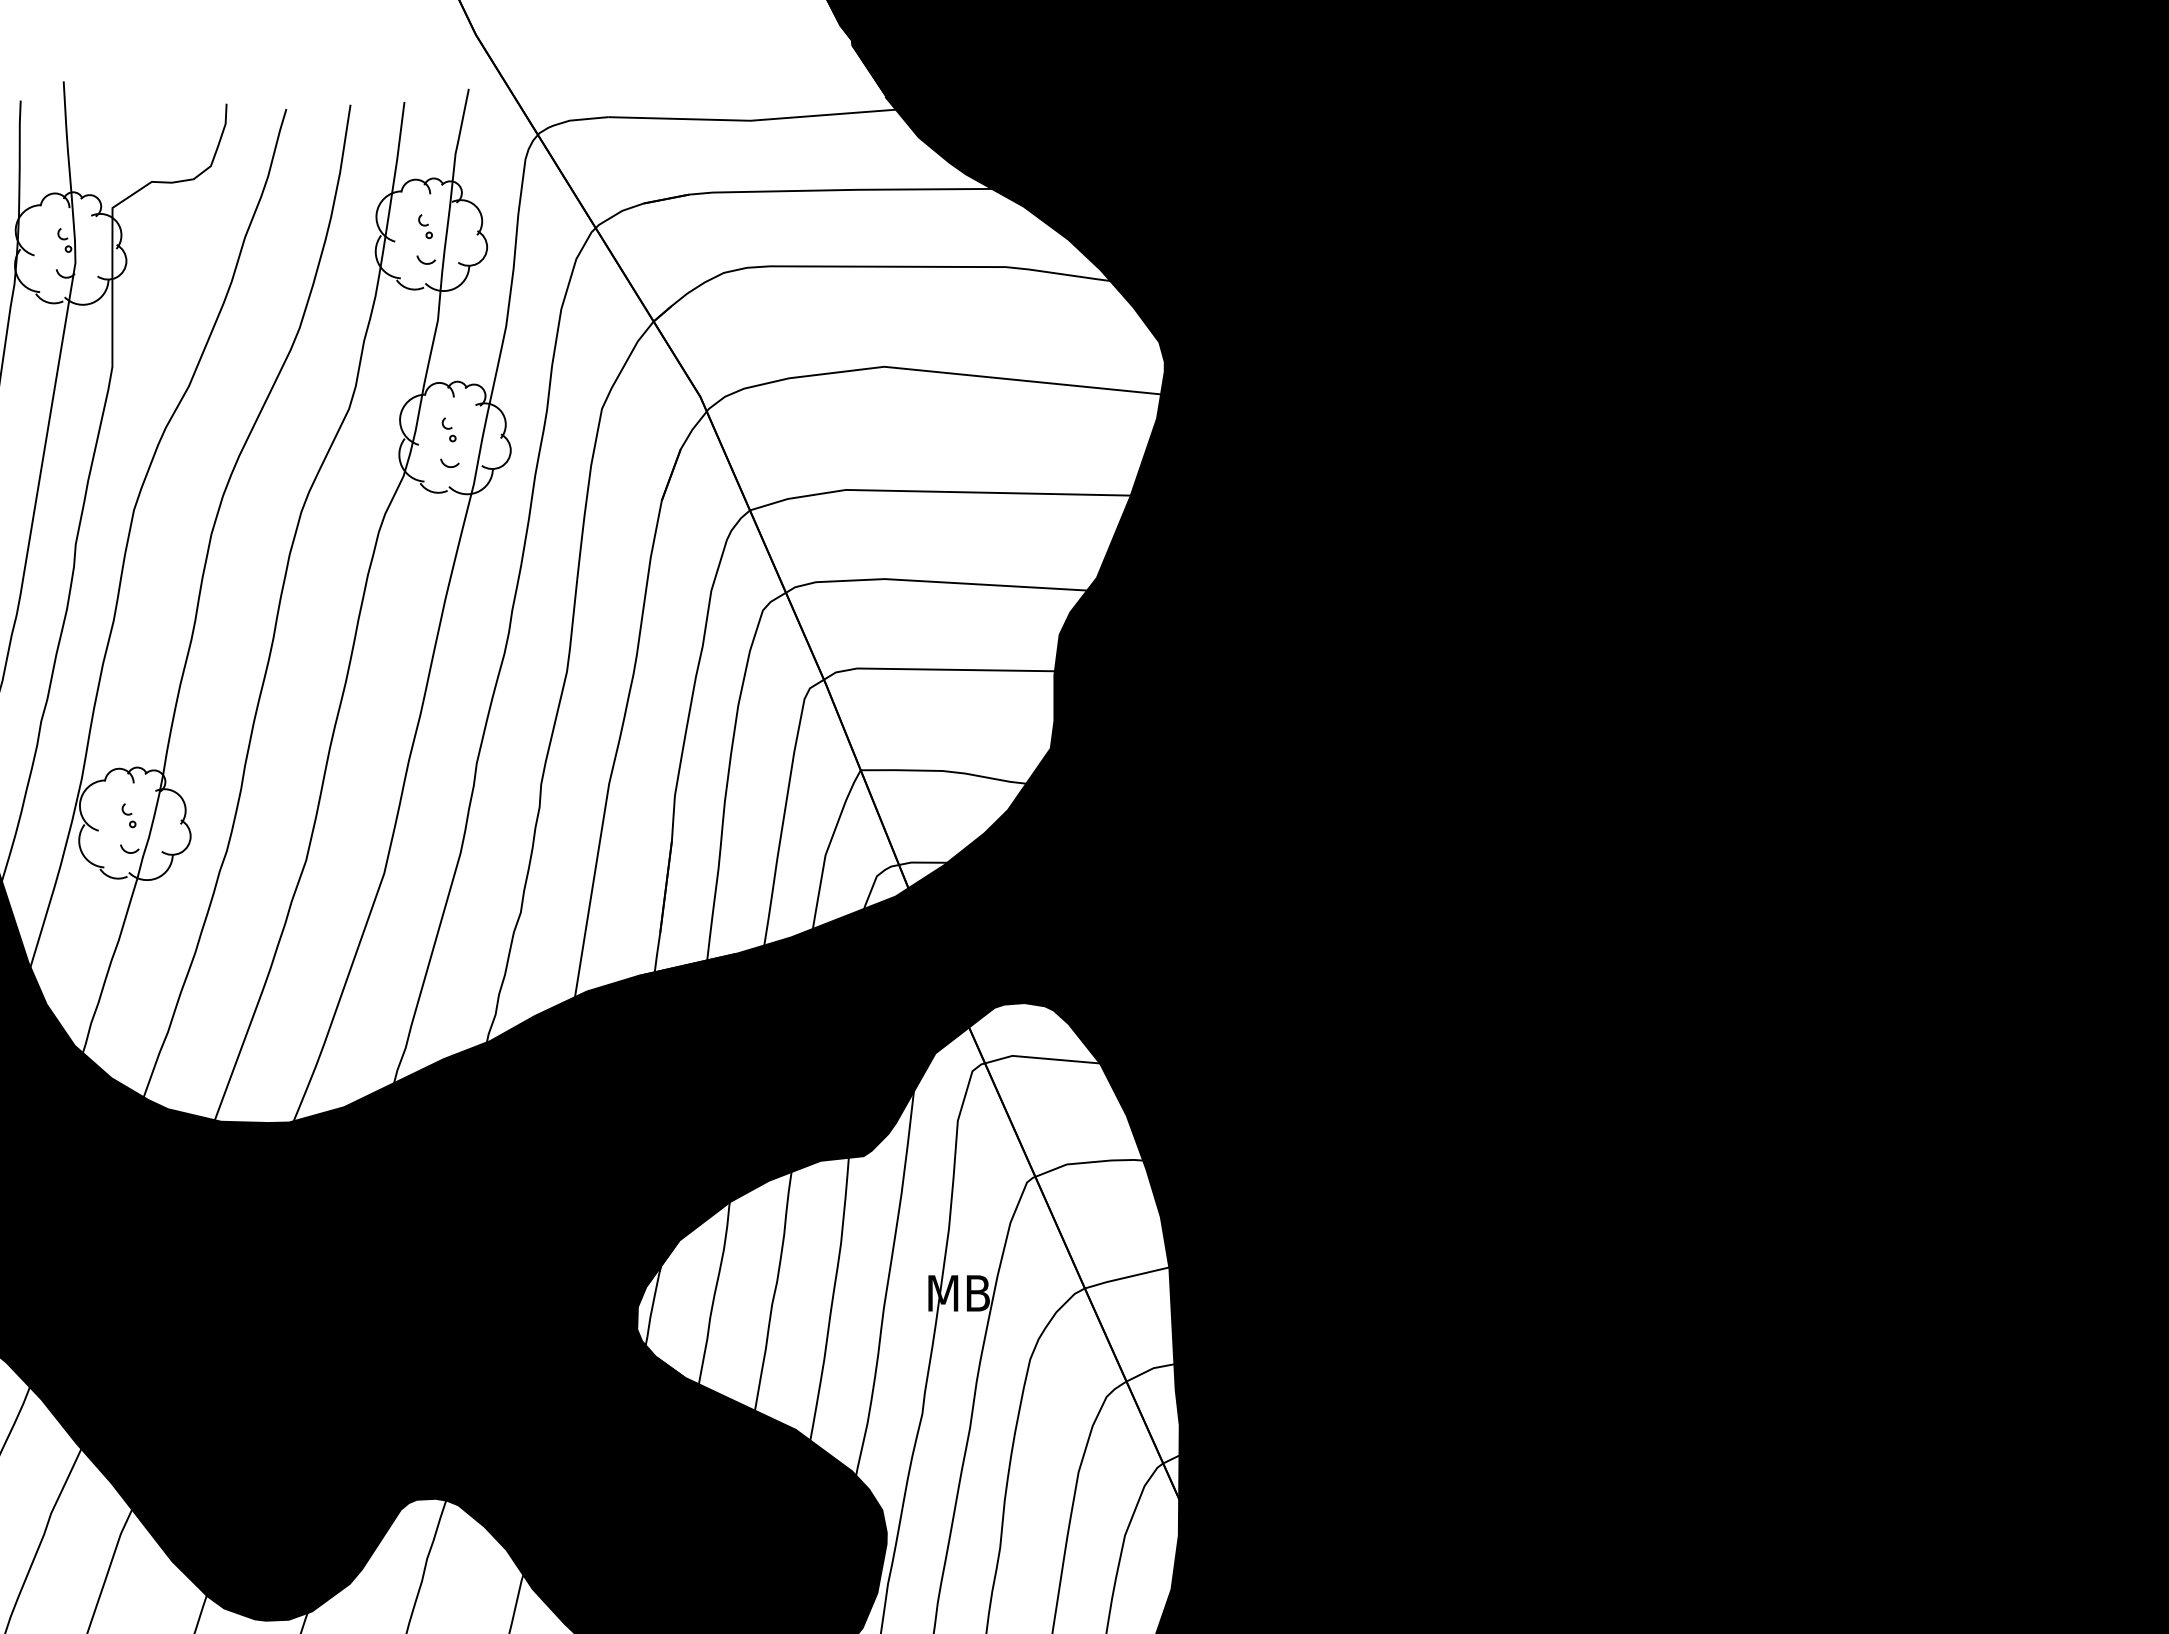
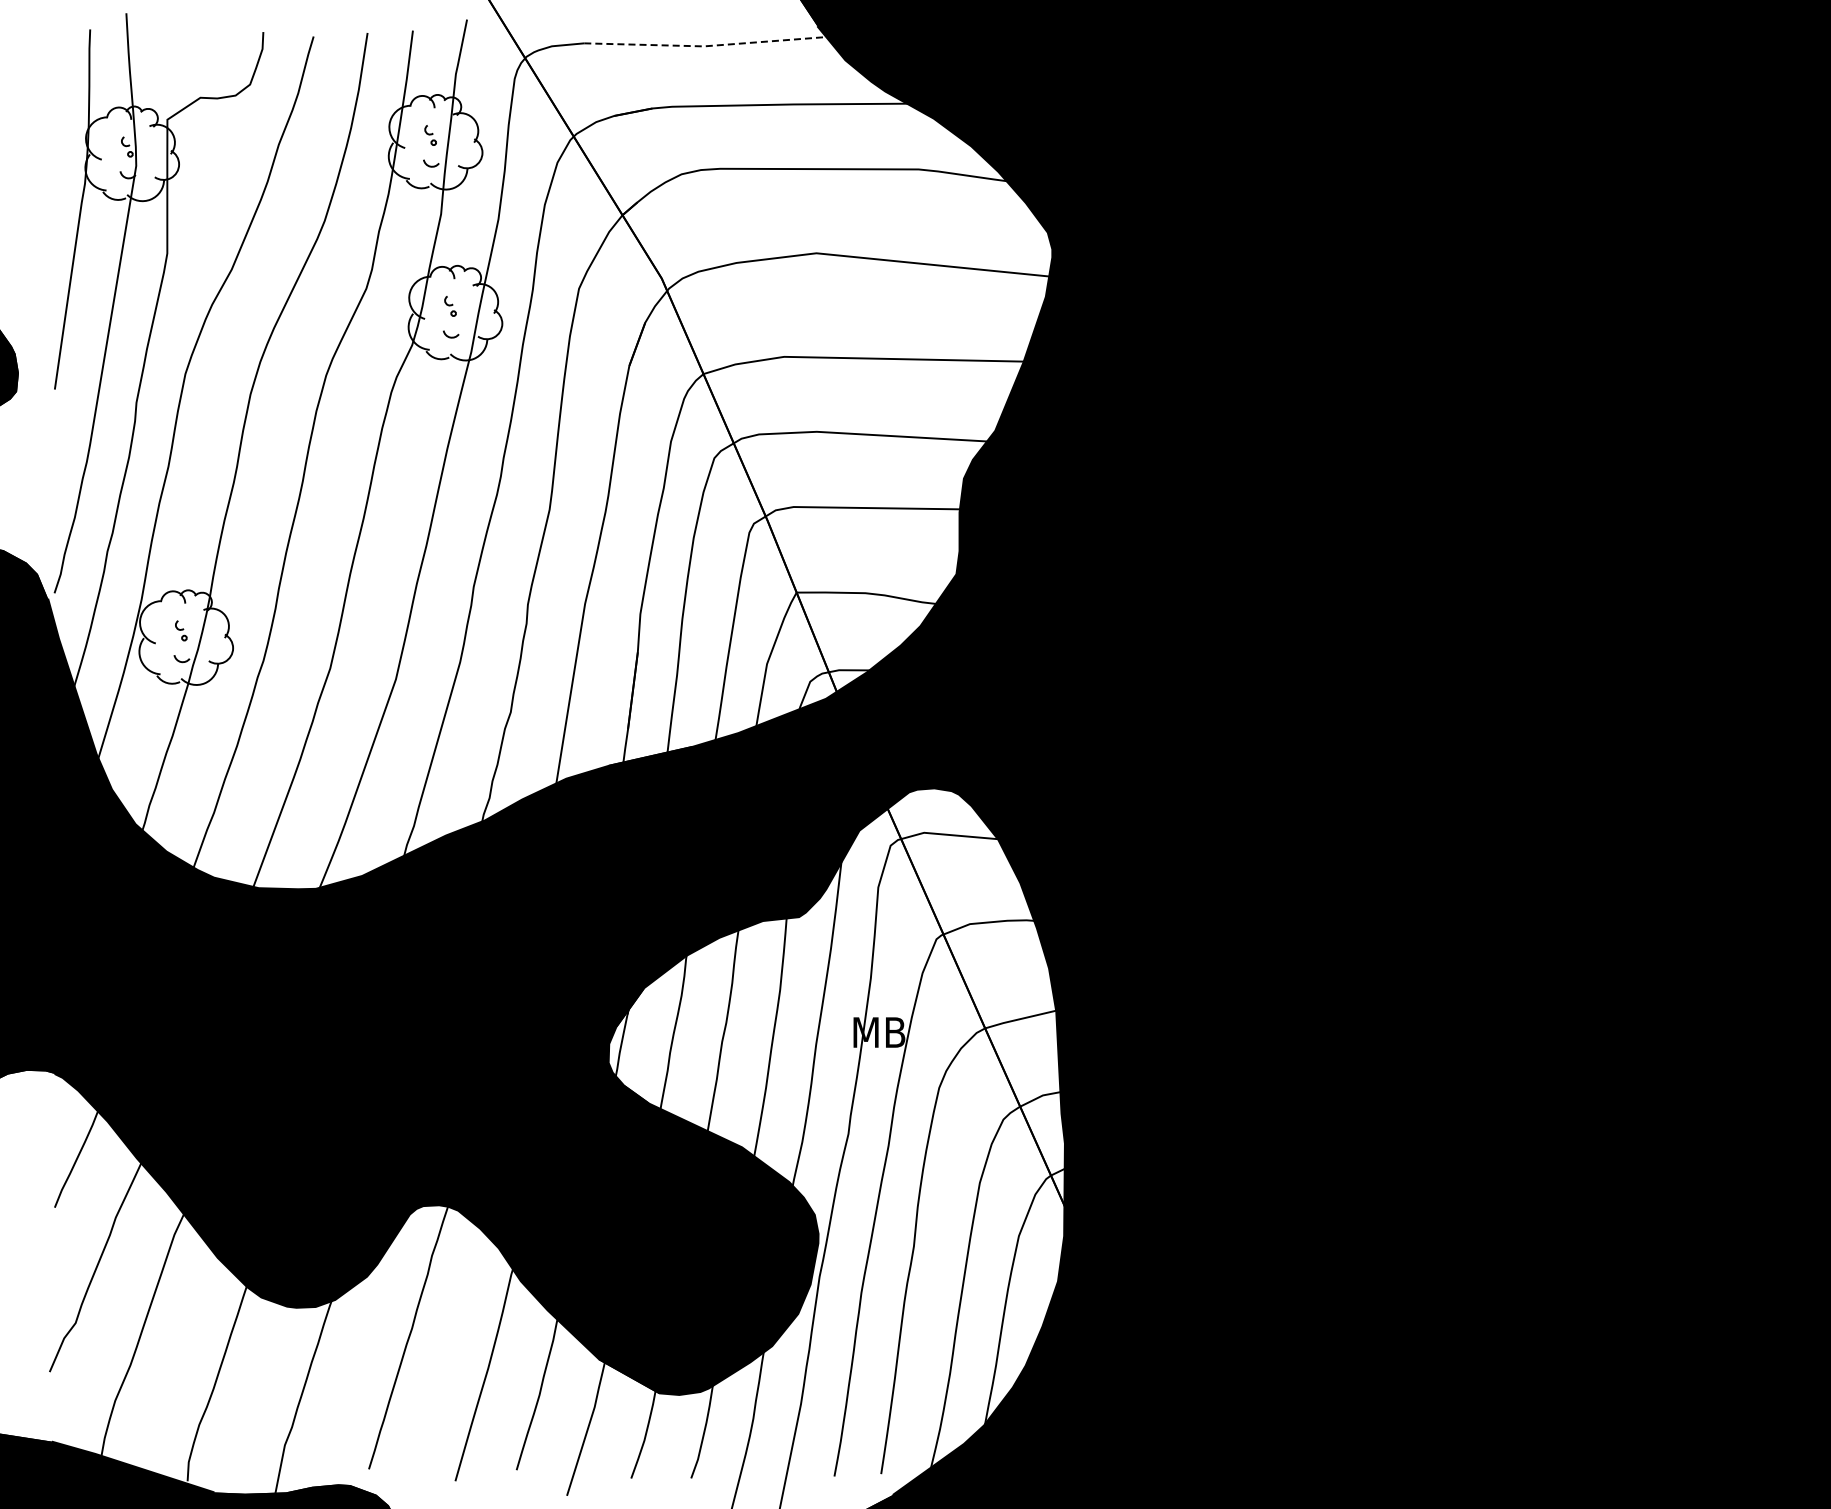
line: (761, 119) -> (713, 45), solid -> dashed

